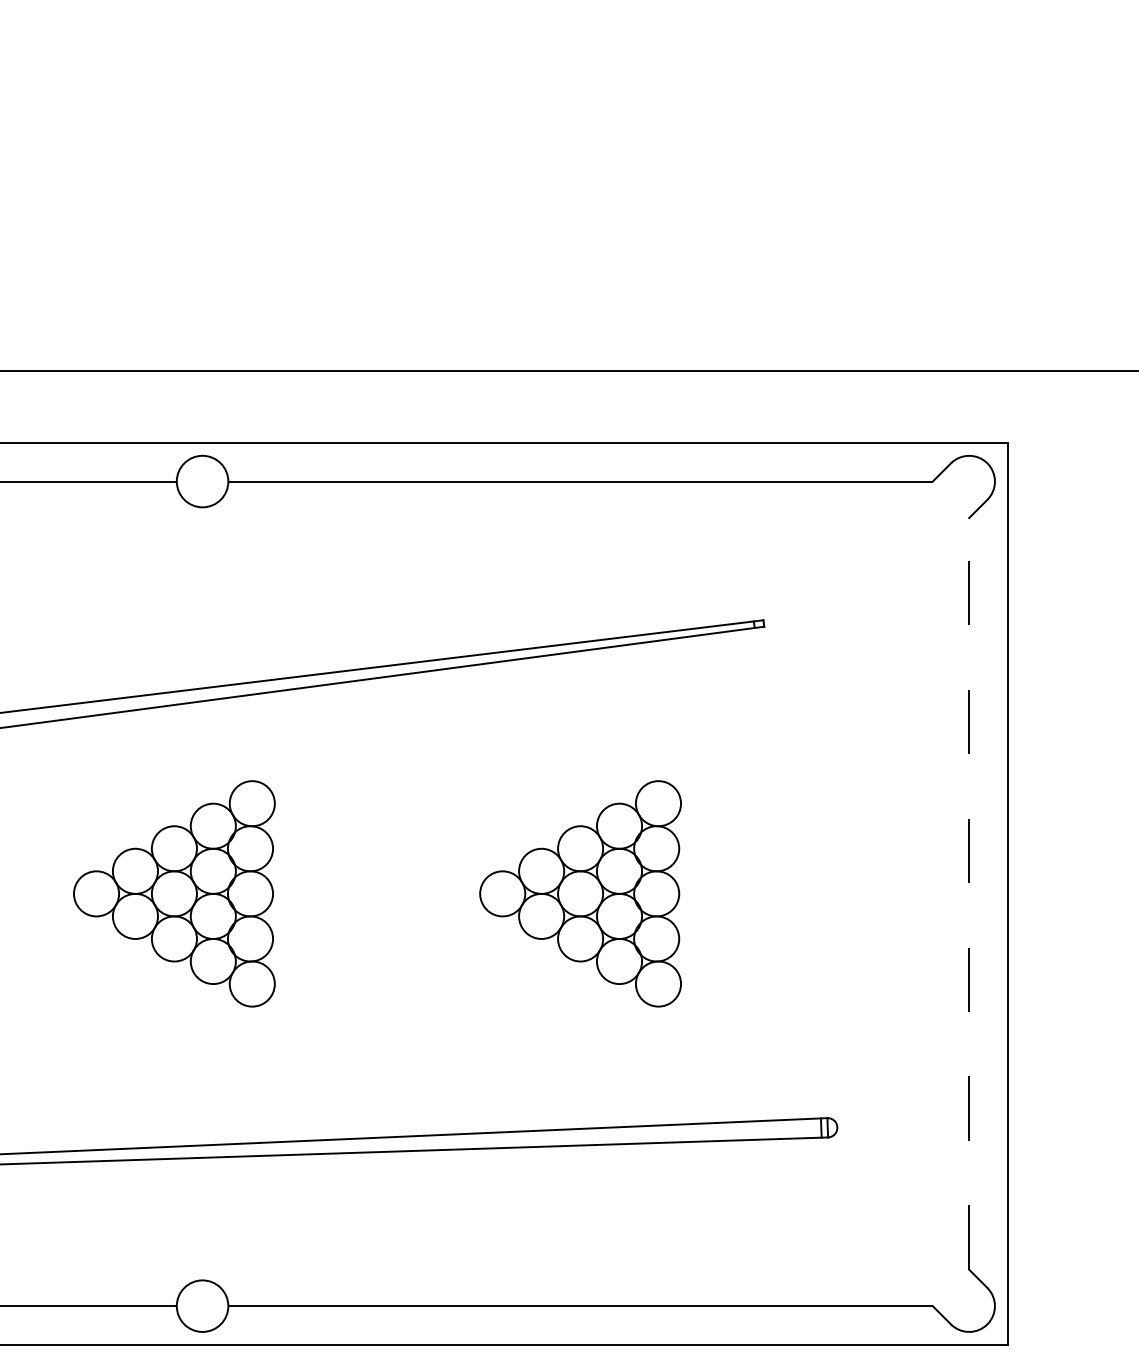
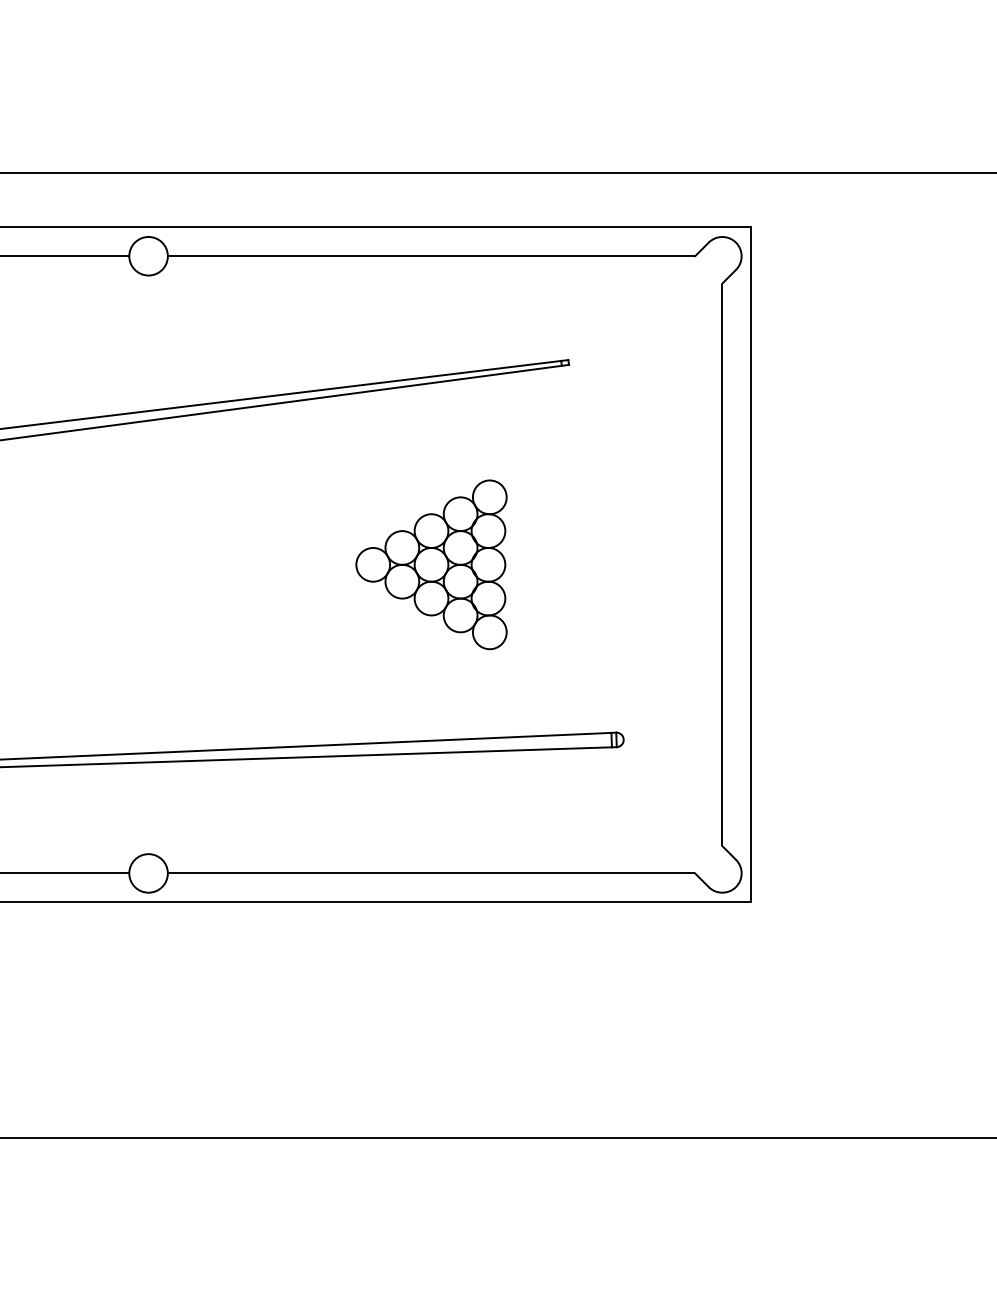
part: (174, 893) -> (127, 564), removed
line: (969, 893) -> (722, 564), dashed -> solid

